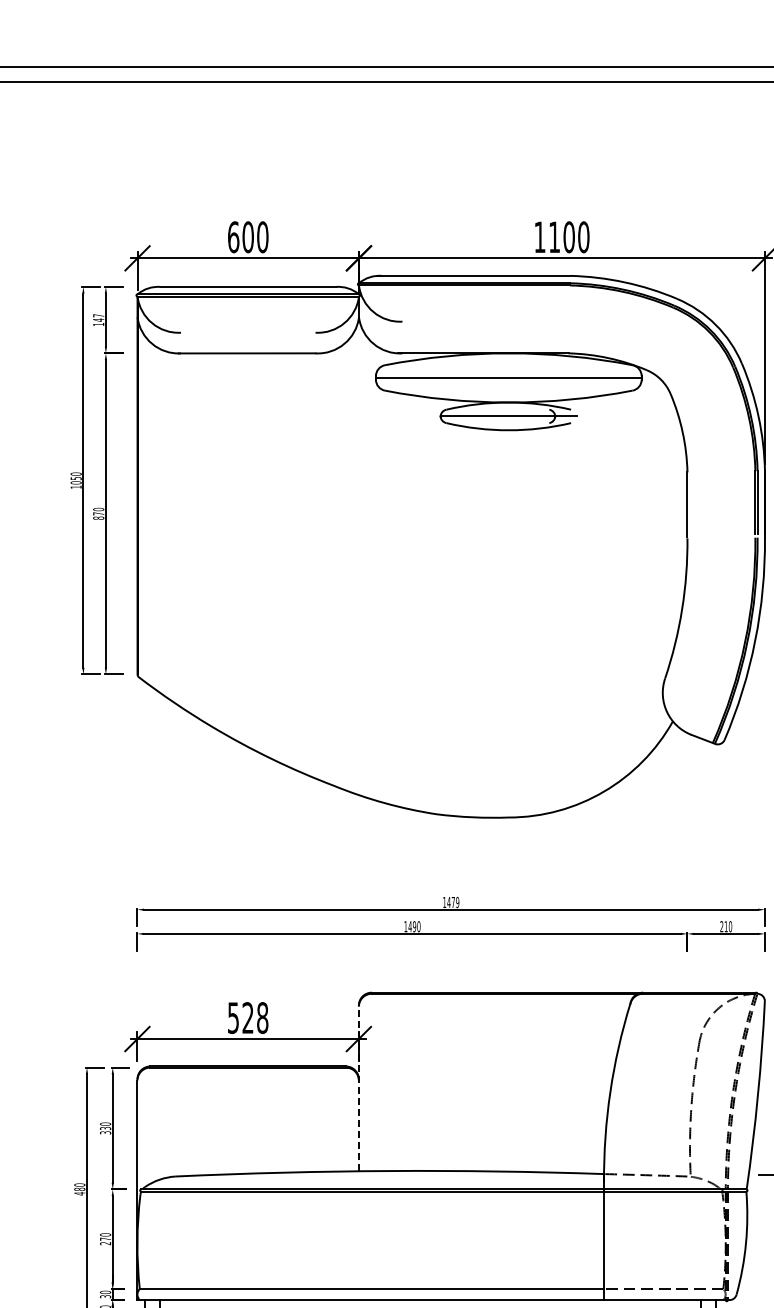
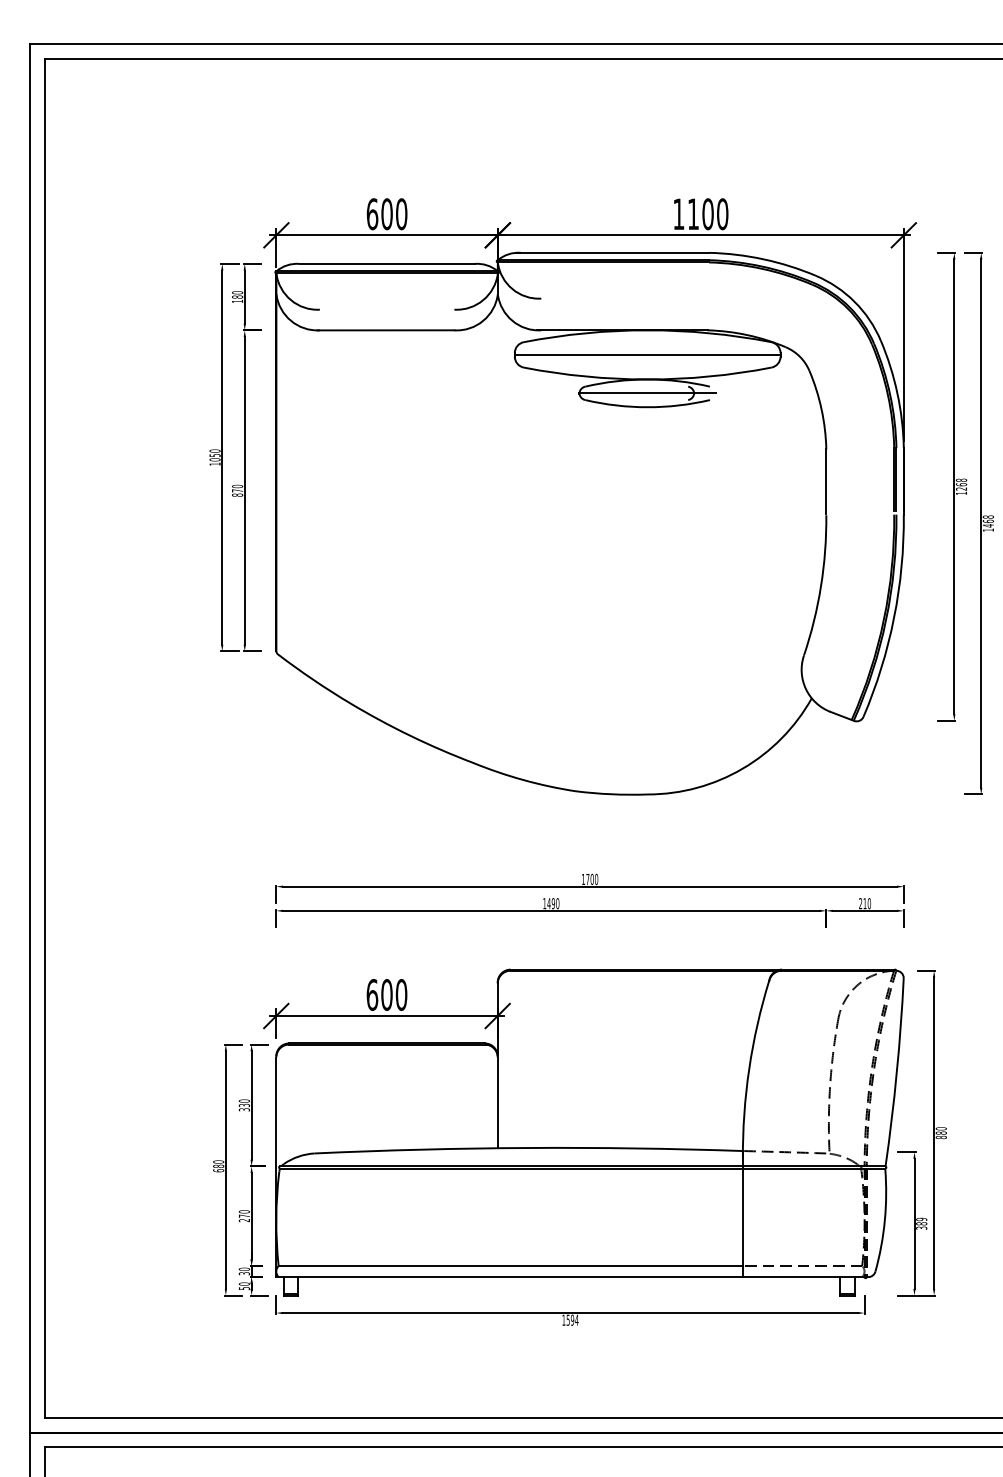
text: (98, 317) -> (237, 294), 147 -> 180
text: (452, 902) -> (591, 879), 1479 -> 1700
text: (247, 1017) -> (386, 994), 528 -> 600
line: (358, 1088) -> (497, 1065), dashed -> solid
text: (79, 1193) -> (218, 1170), 480 -> 680

